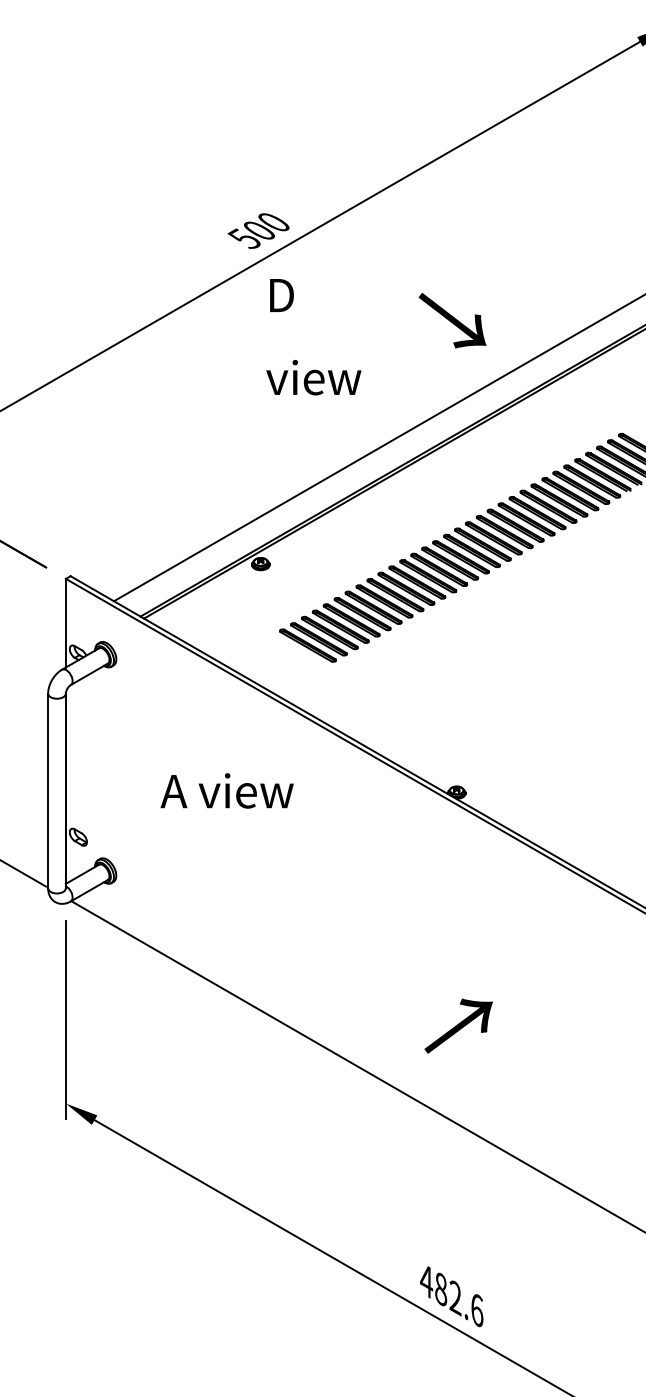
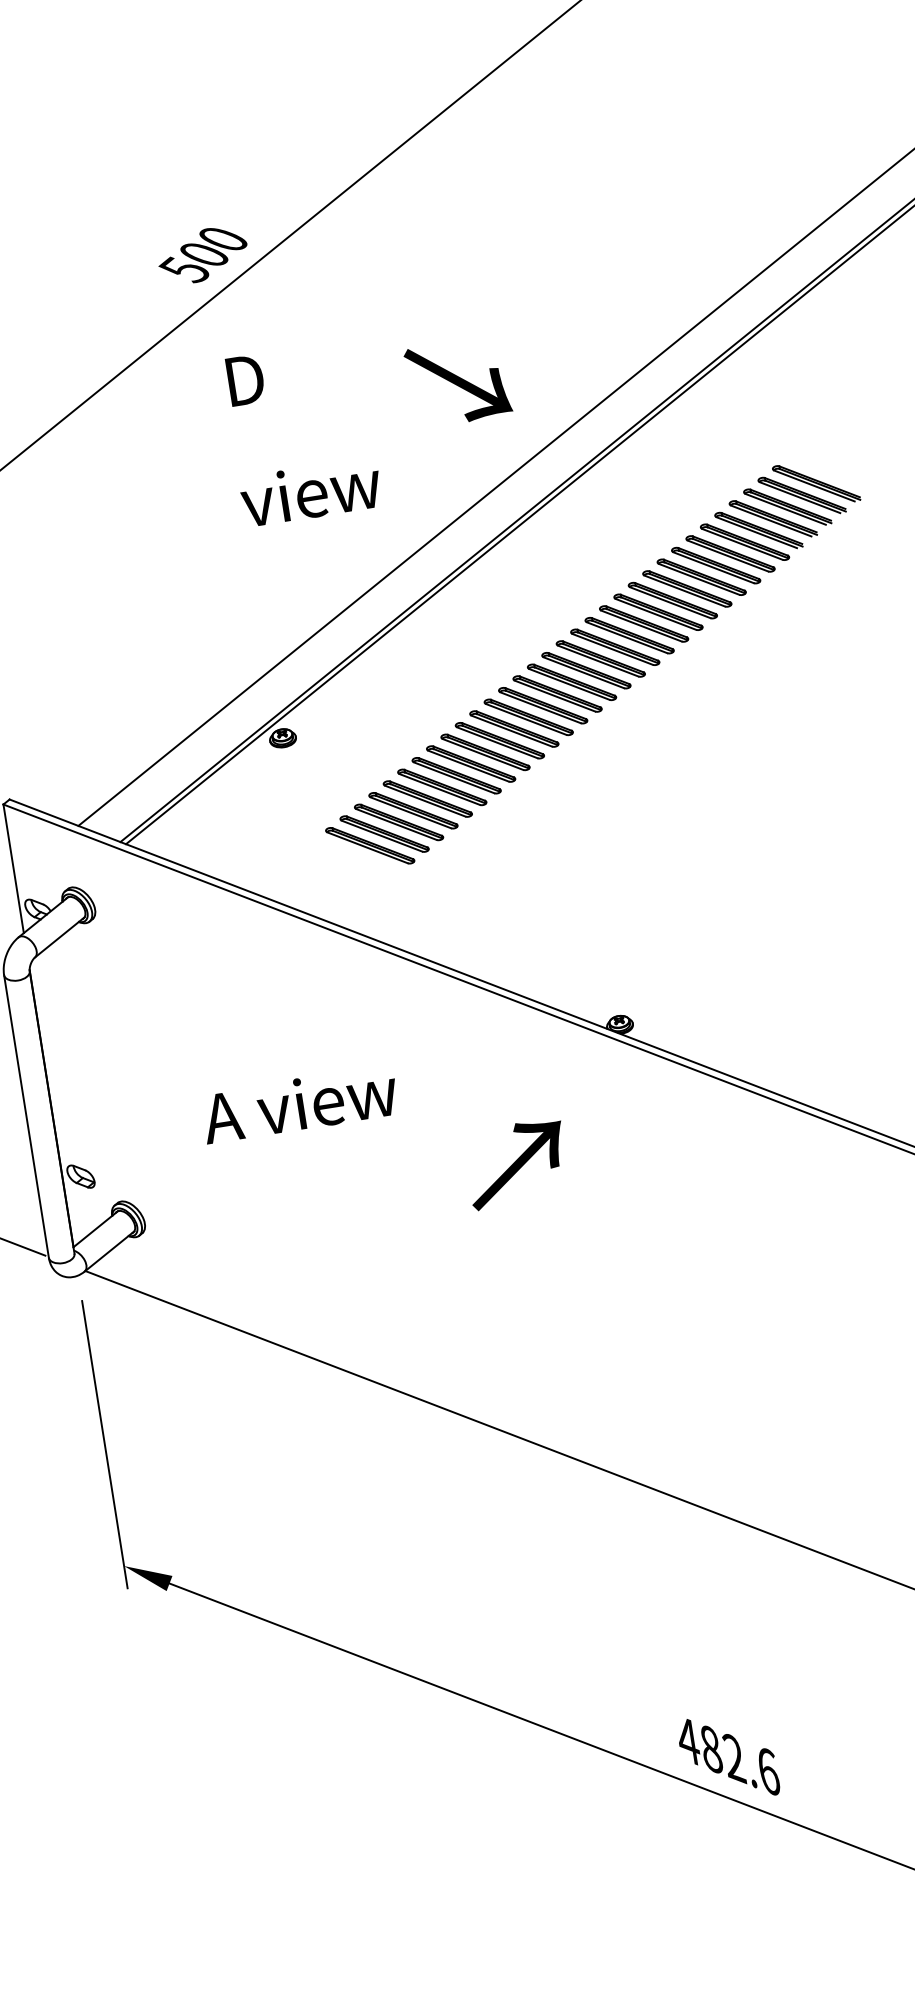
text: (452, 320) -> (458, 382), moved
text: (313, 337) -> (301, 433), moved
text: (226, 790) -> (298, 1103), moved
text: (458, 1025) -> (516, 1163), moved

